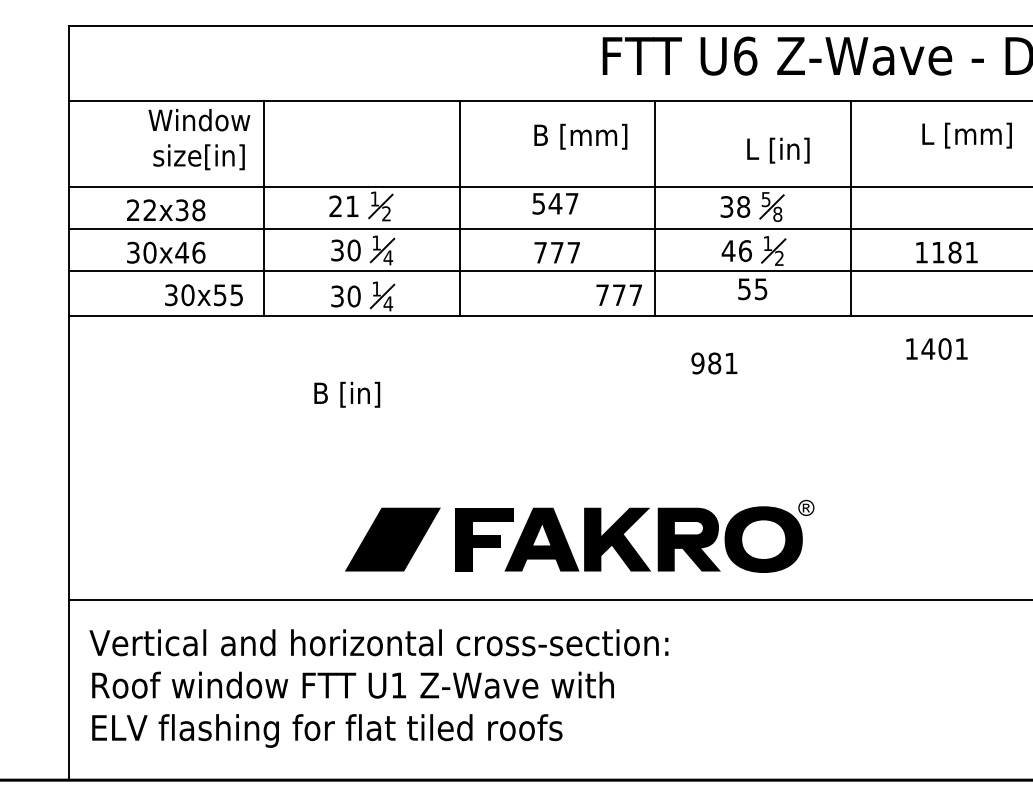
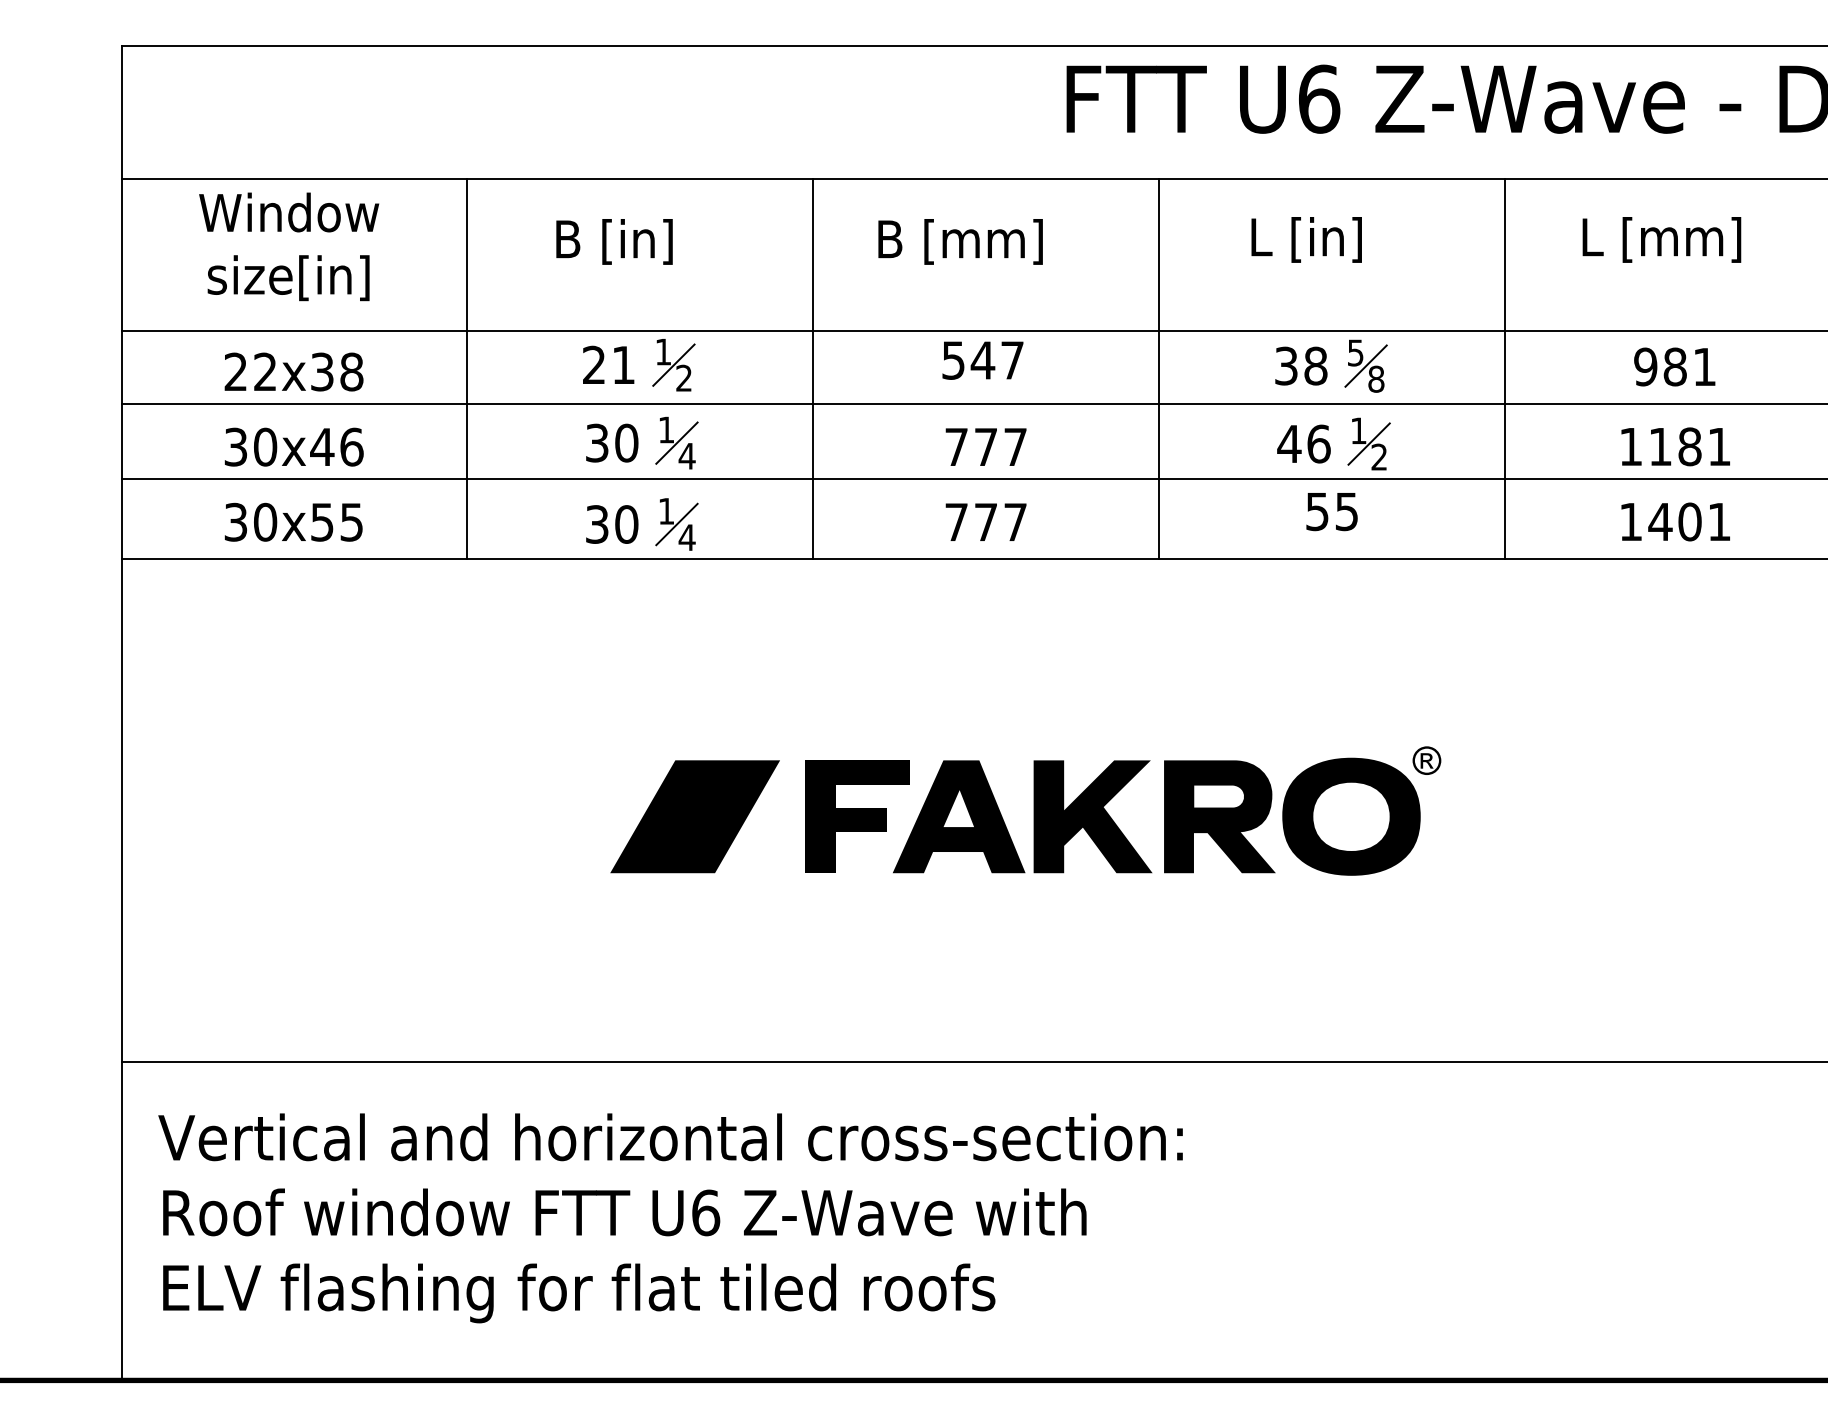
text: (966, 135) -> (1660, 239), moved
text: (580, 136) -> (960, 241), moved
text: (199, 139) -> (289, 246), moved
text: (778, 150) -> (1306, 239), moved
text: (618, 294) -> (984, 520), moved
text: (203, 295) -> (292, 522), moved
text: (936, 348) -> (1674, 520), moved
text: (714, 363) -> (1674, 367), moved
text: (347, 394) -> (614, 241), moved
part: (579, 535) -> (1025, 809), moved
text: (398, 685) -> (705, 1212), U1 -> U6

